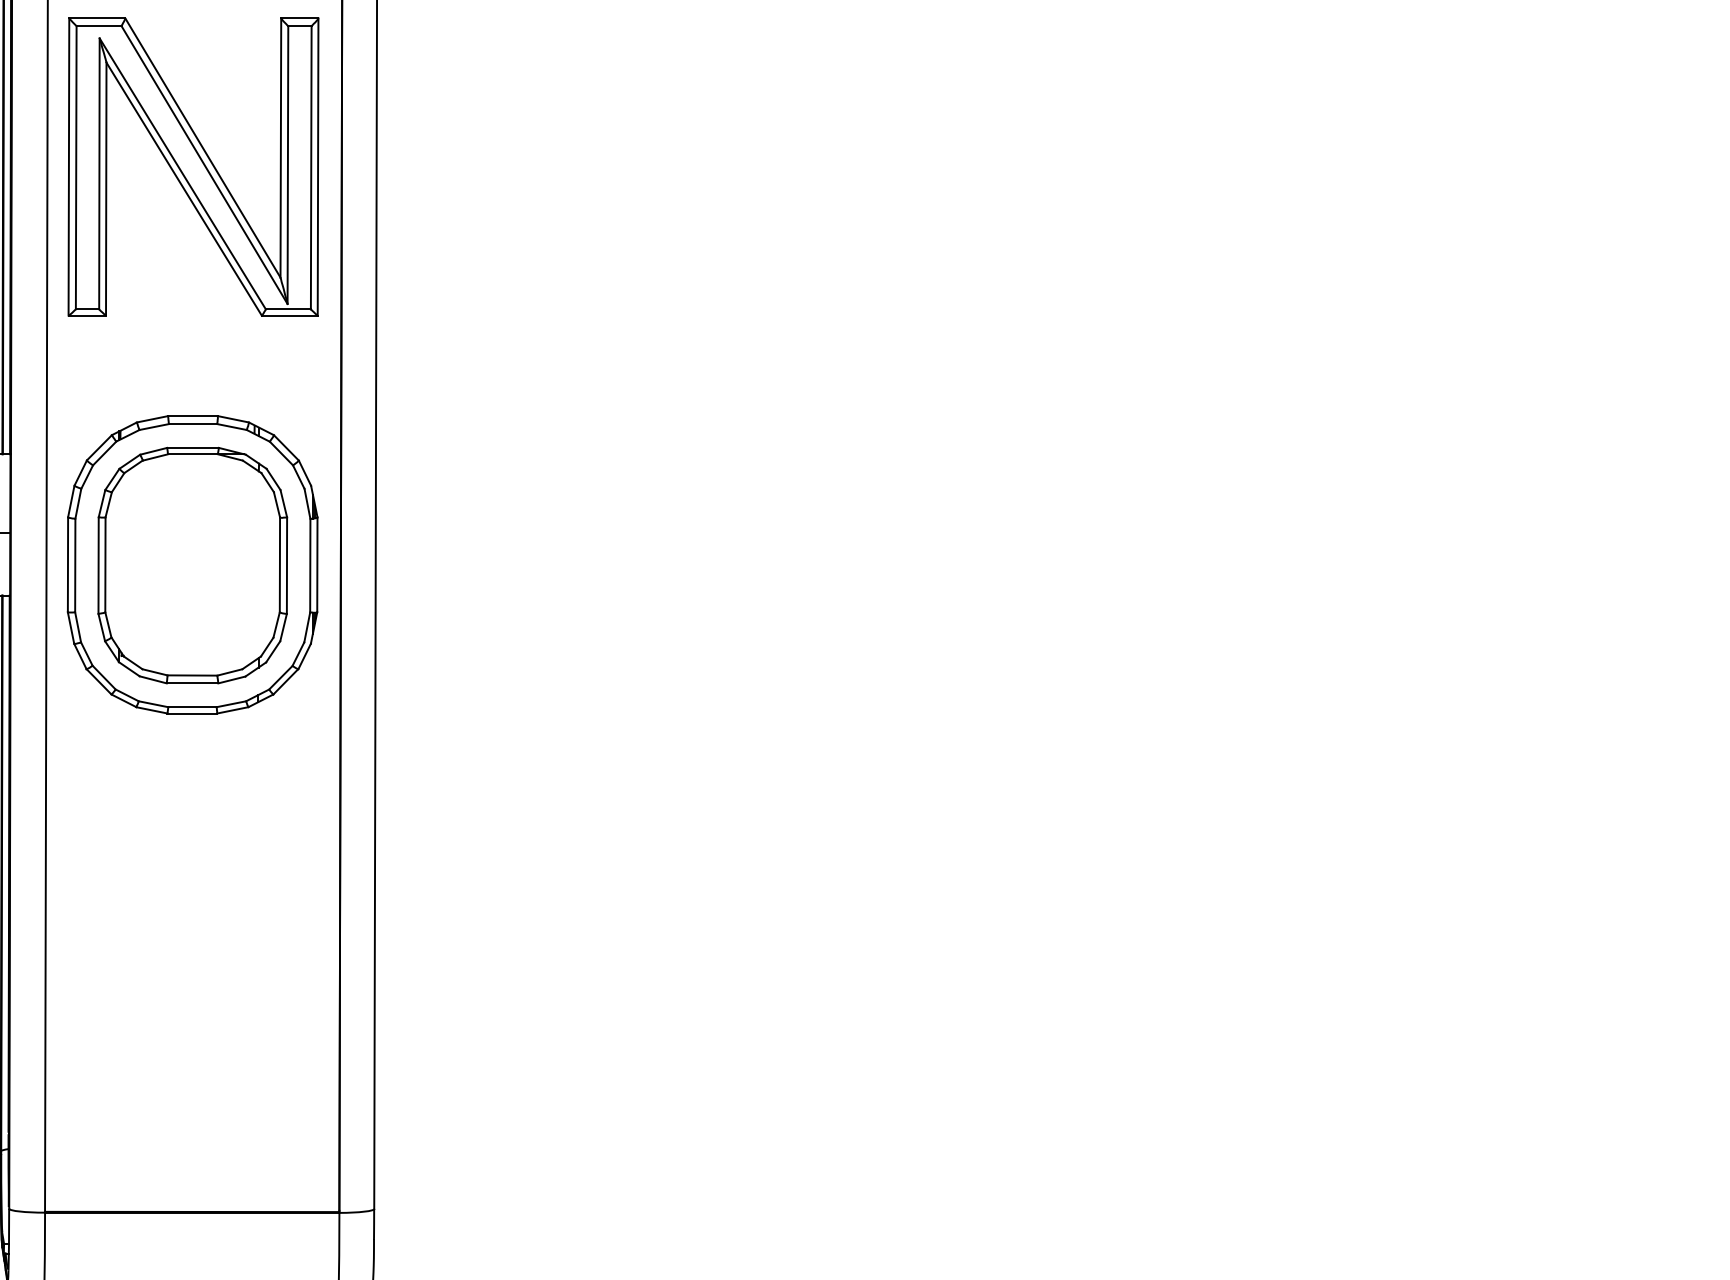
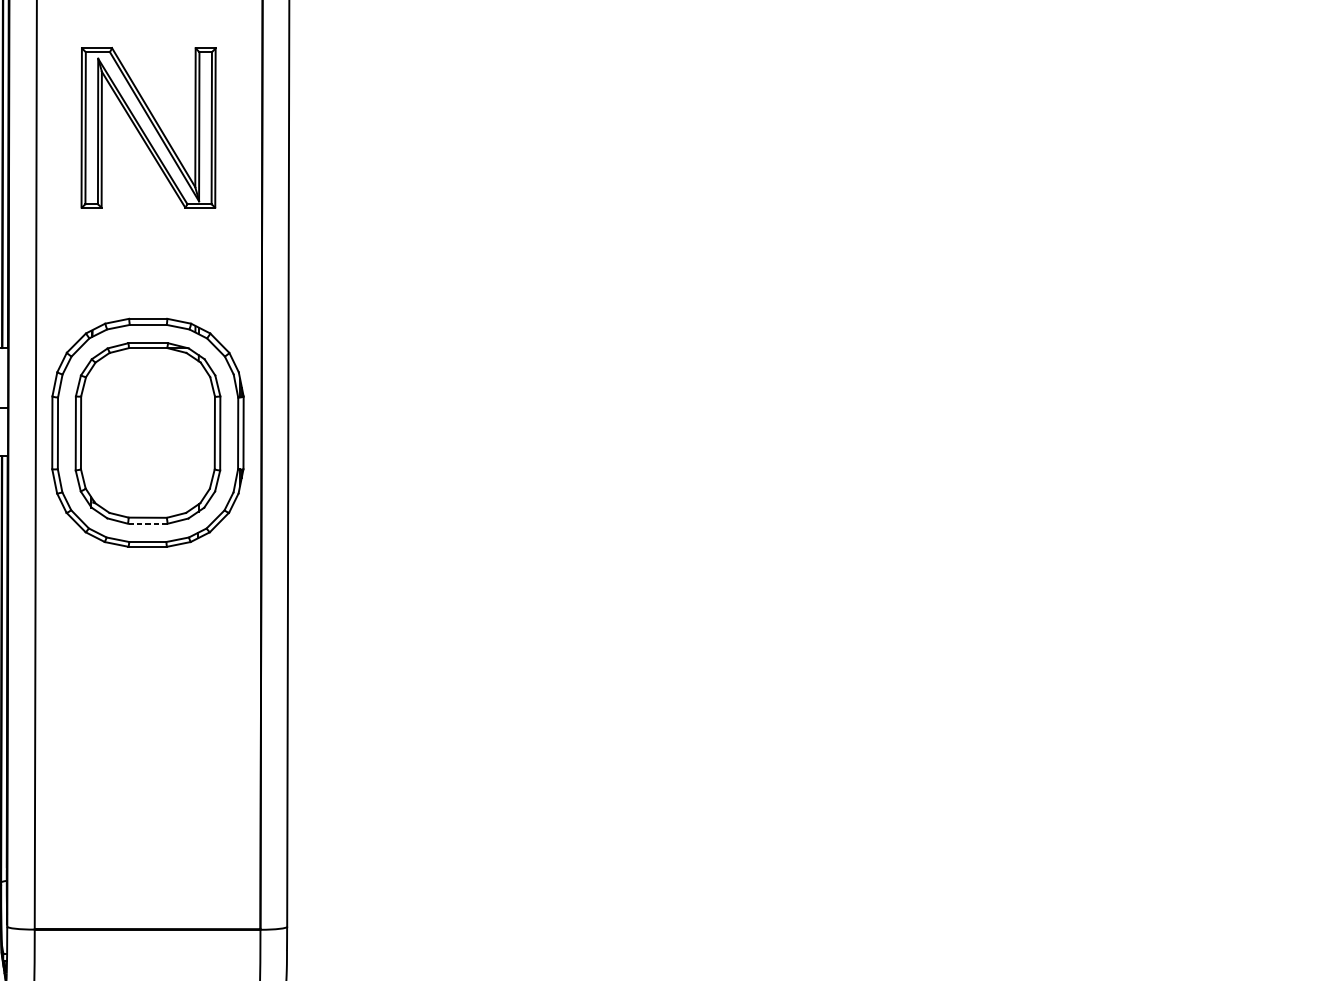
part: (193, 166) -> (148, 127), size x0.7
line: (192, 683) -> (147, 523), solid -> dashed

